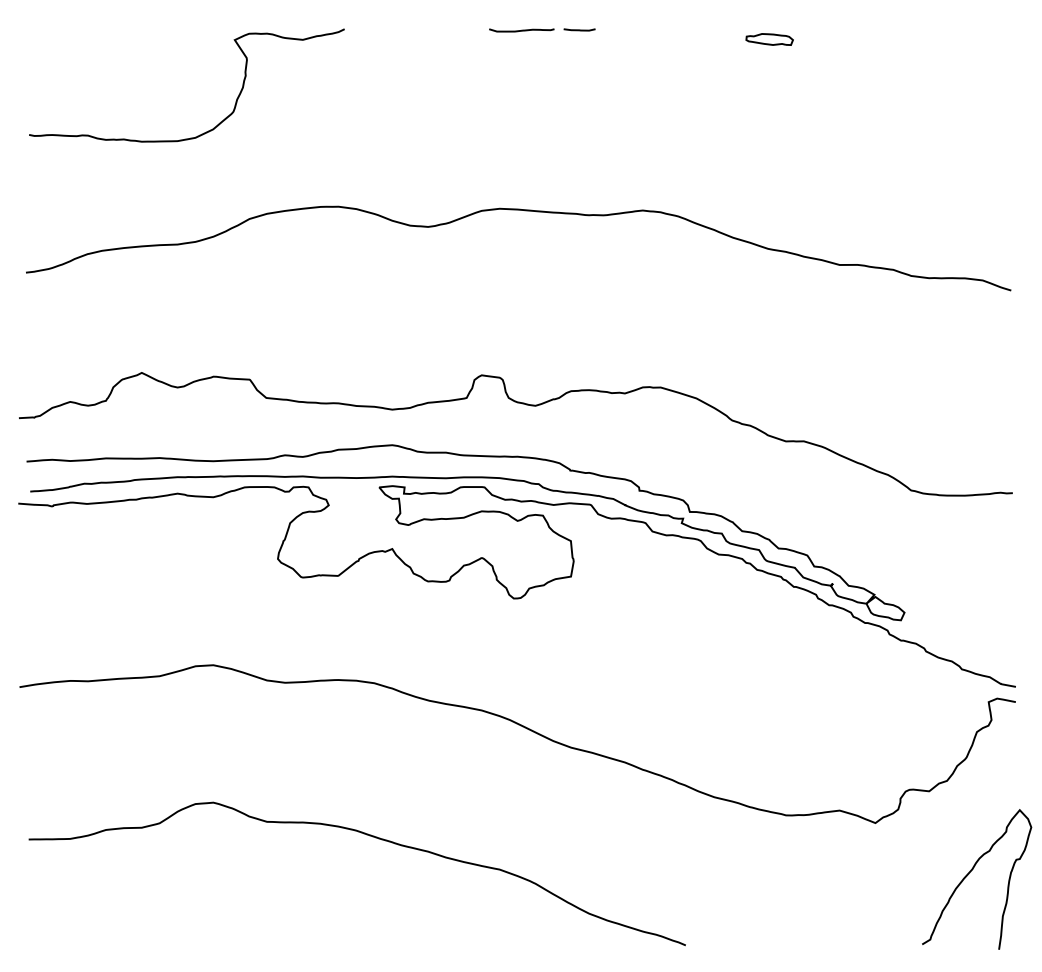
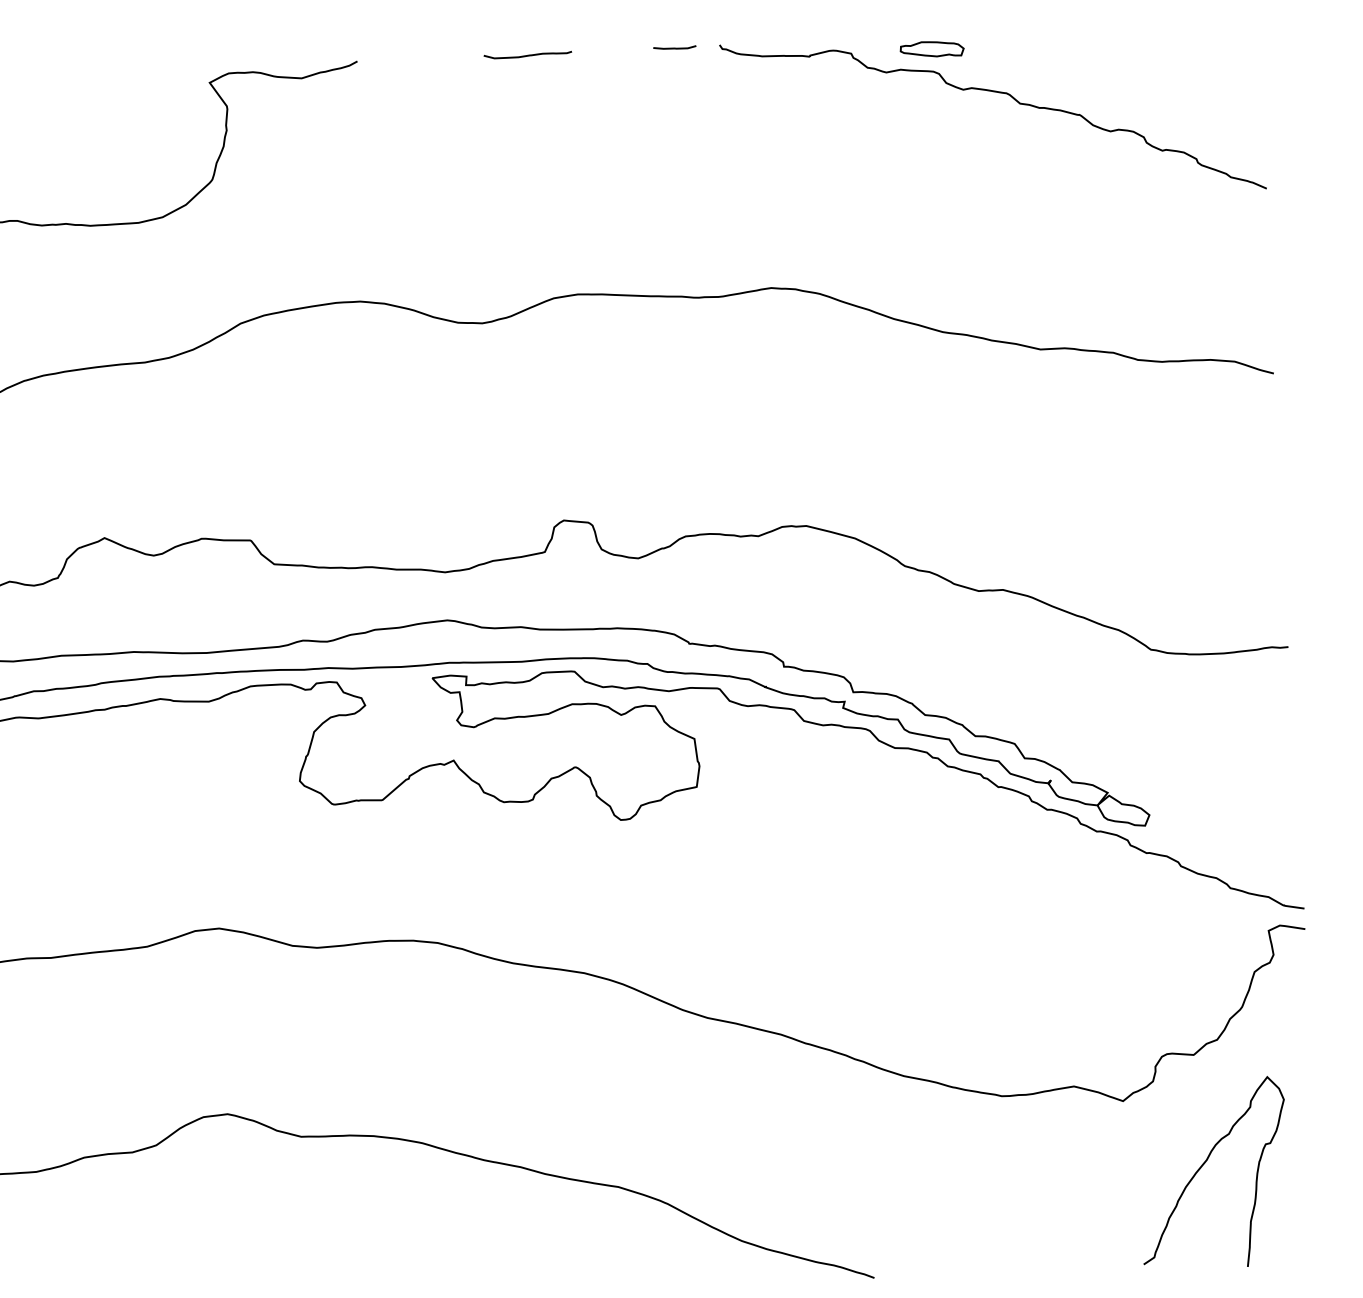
curve: (521, 30) -> (527, 55), moved
curve: (816, 74) -> (997, 93), added
curve: (969, 874) -> (1203, 1167), moved

